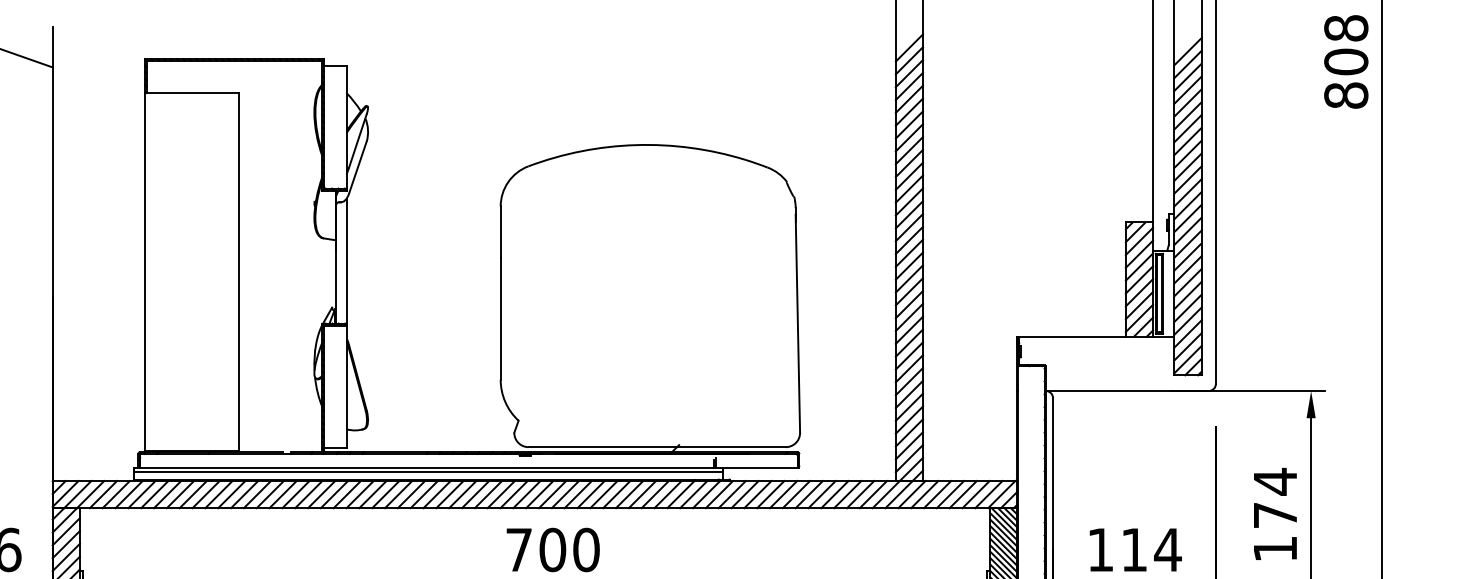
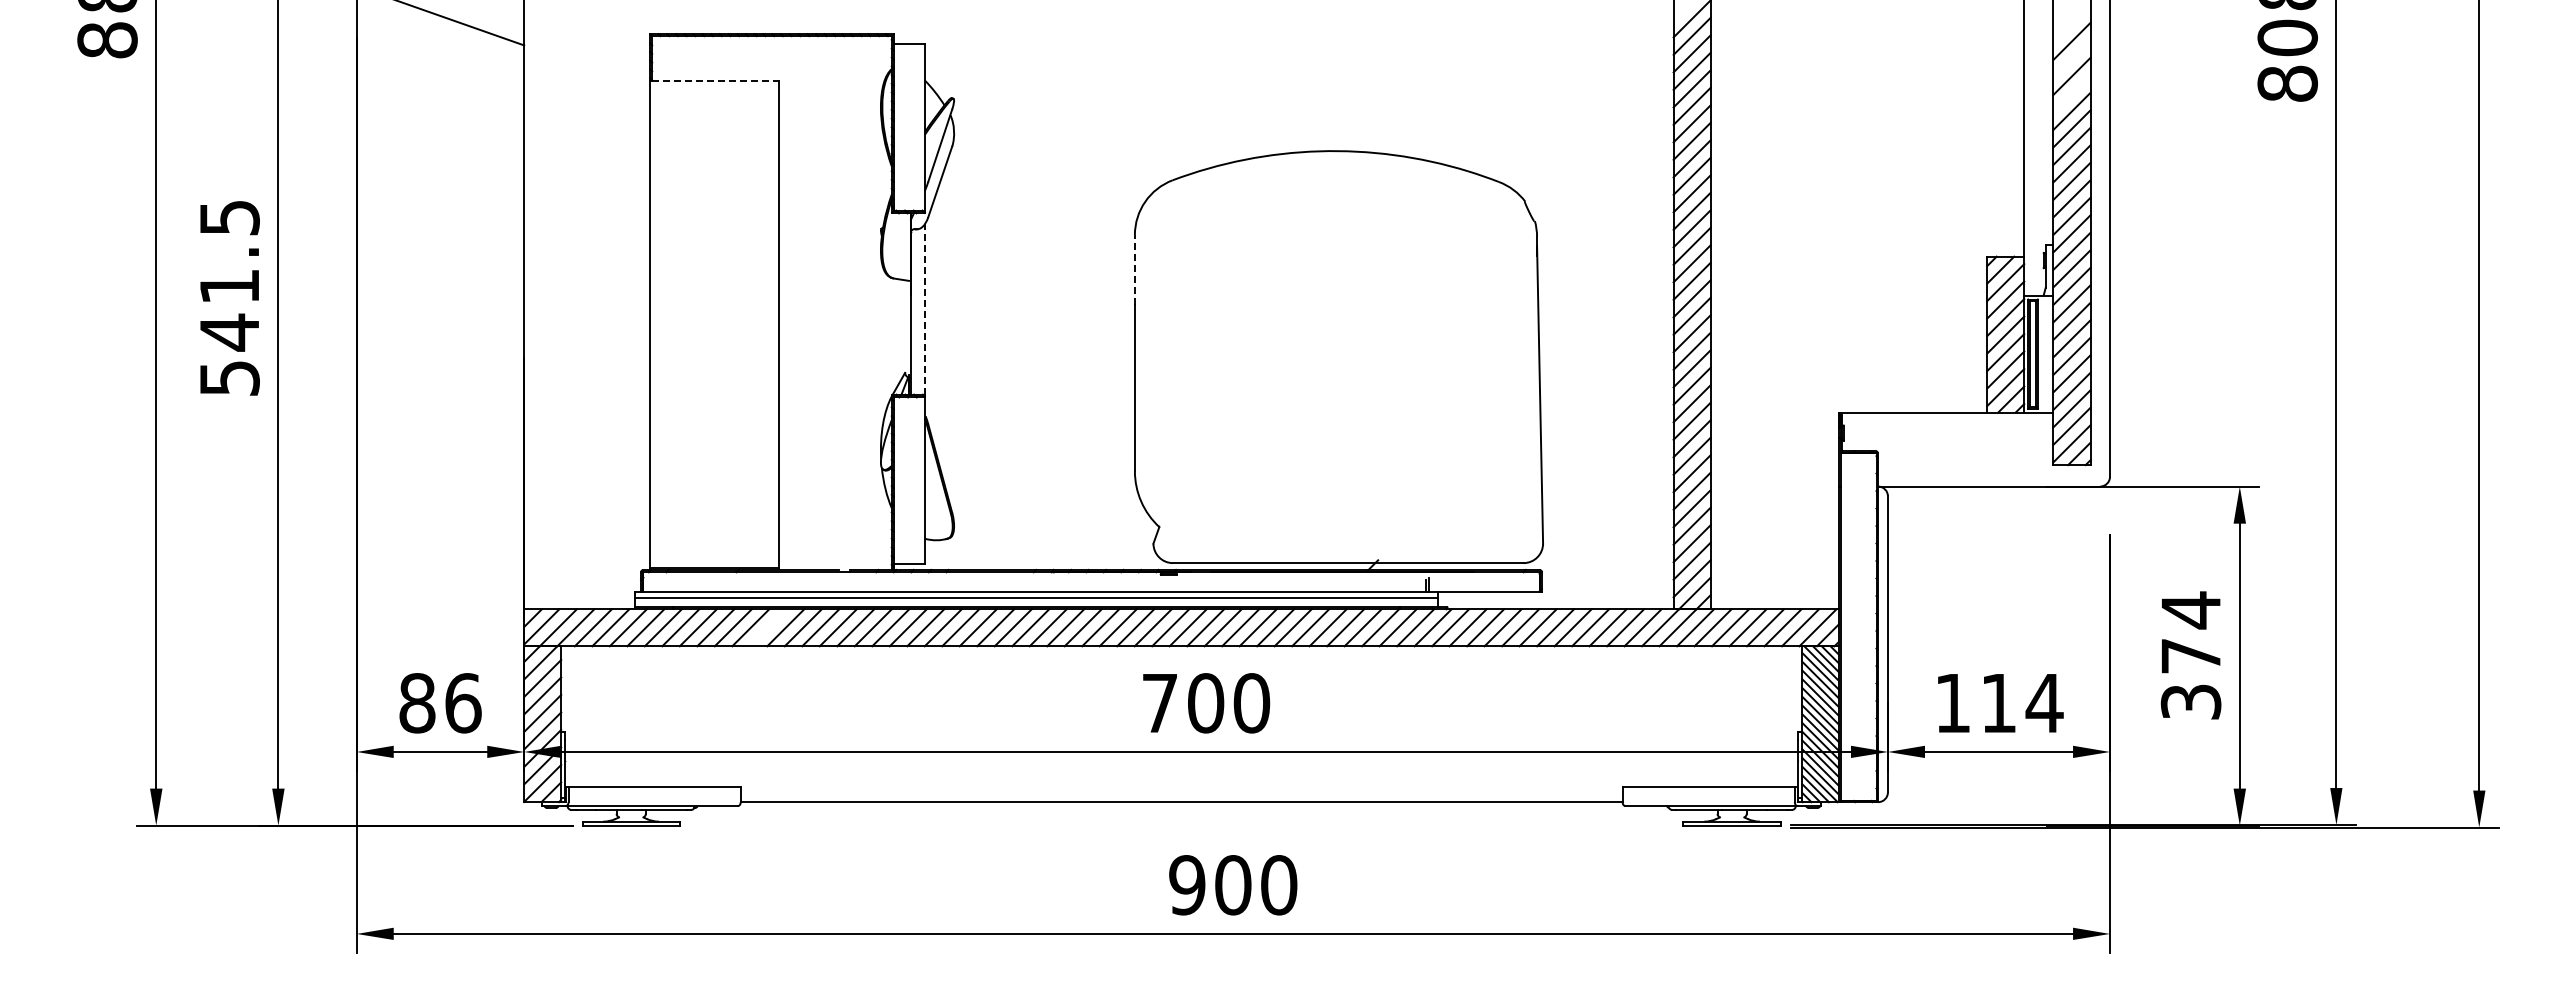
line: (1187, 51) -> (2071, 23), removed
line: (1187, 77) -> (2071, 58), removed
line: (193, 93) -> (715, 80), solid -> dashed
line: (1187, 102) -> (2071, 93), removed
line: (500, 231) -> (1134, 269), solid -> dashed
line: (346, 260) -> (924, 308), solid -> dashed
line: (231, 494) -> (767, 627), removed
text: (1274, 548) -> (2190, 701), 174 -> 374

